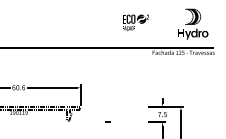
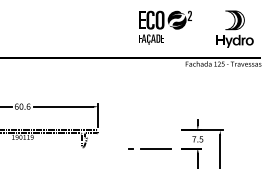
part: (135, 22) -> (164, 27), size x1.67
line: (127, 122) -> (155, 149), added

